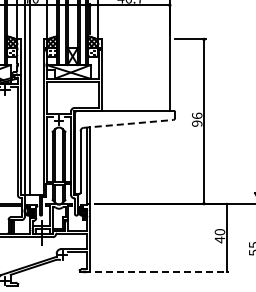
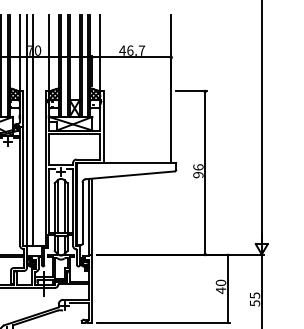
line: (128, 124) -> (130, 175), dashed -> solid
line: (162, 272) -> (163, 322), dashed -> solid

